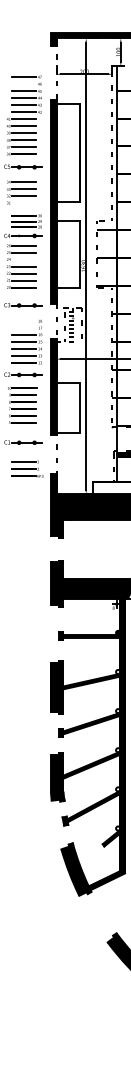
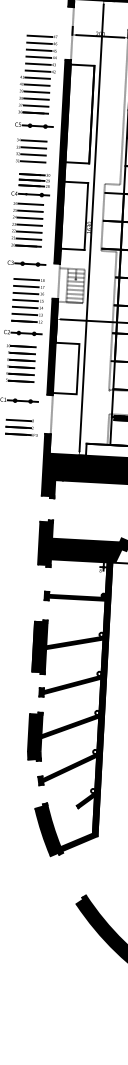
line: (23, 84) -> (38, 43), added
line: (23, 203) -> (32, 162), added
line: (23, 259) -> (29, 218), added
line: (23, 321) -> (26, 279), added
line: (23, 328) -> (25, 286), added

